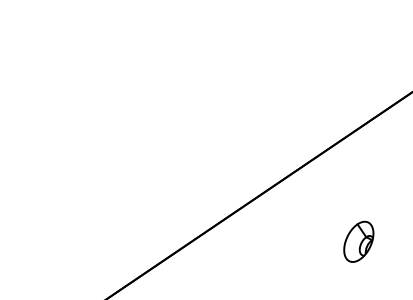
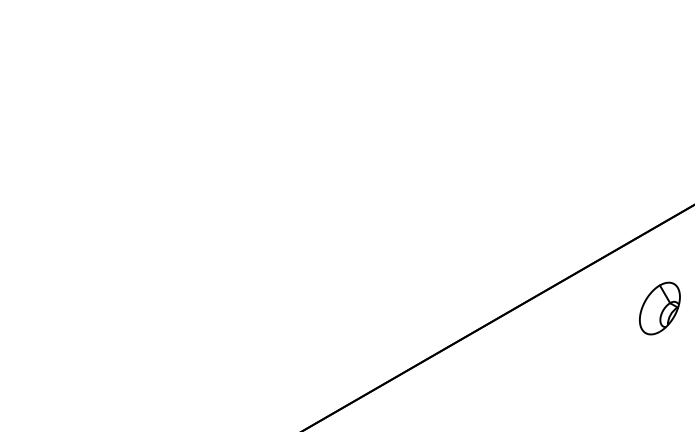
part: (358, 241) -> (659, 308), moved

